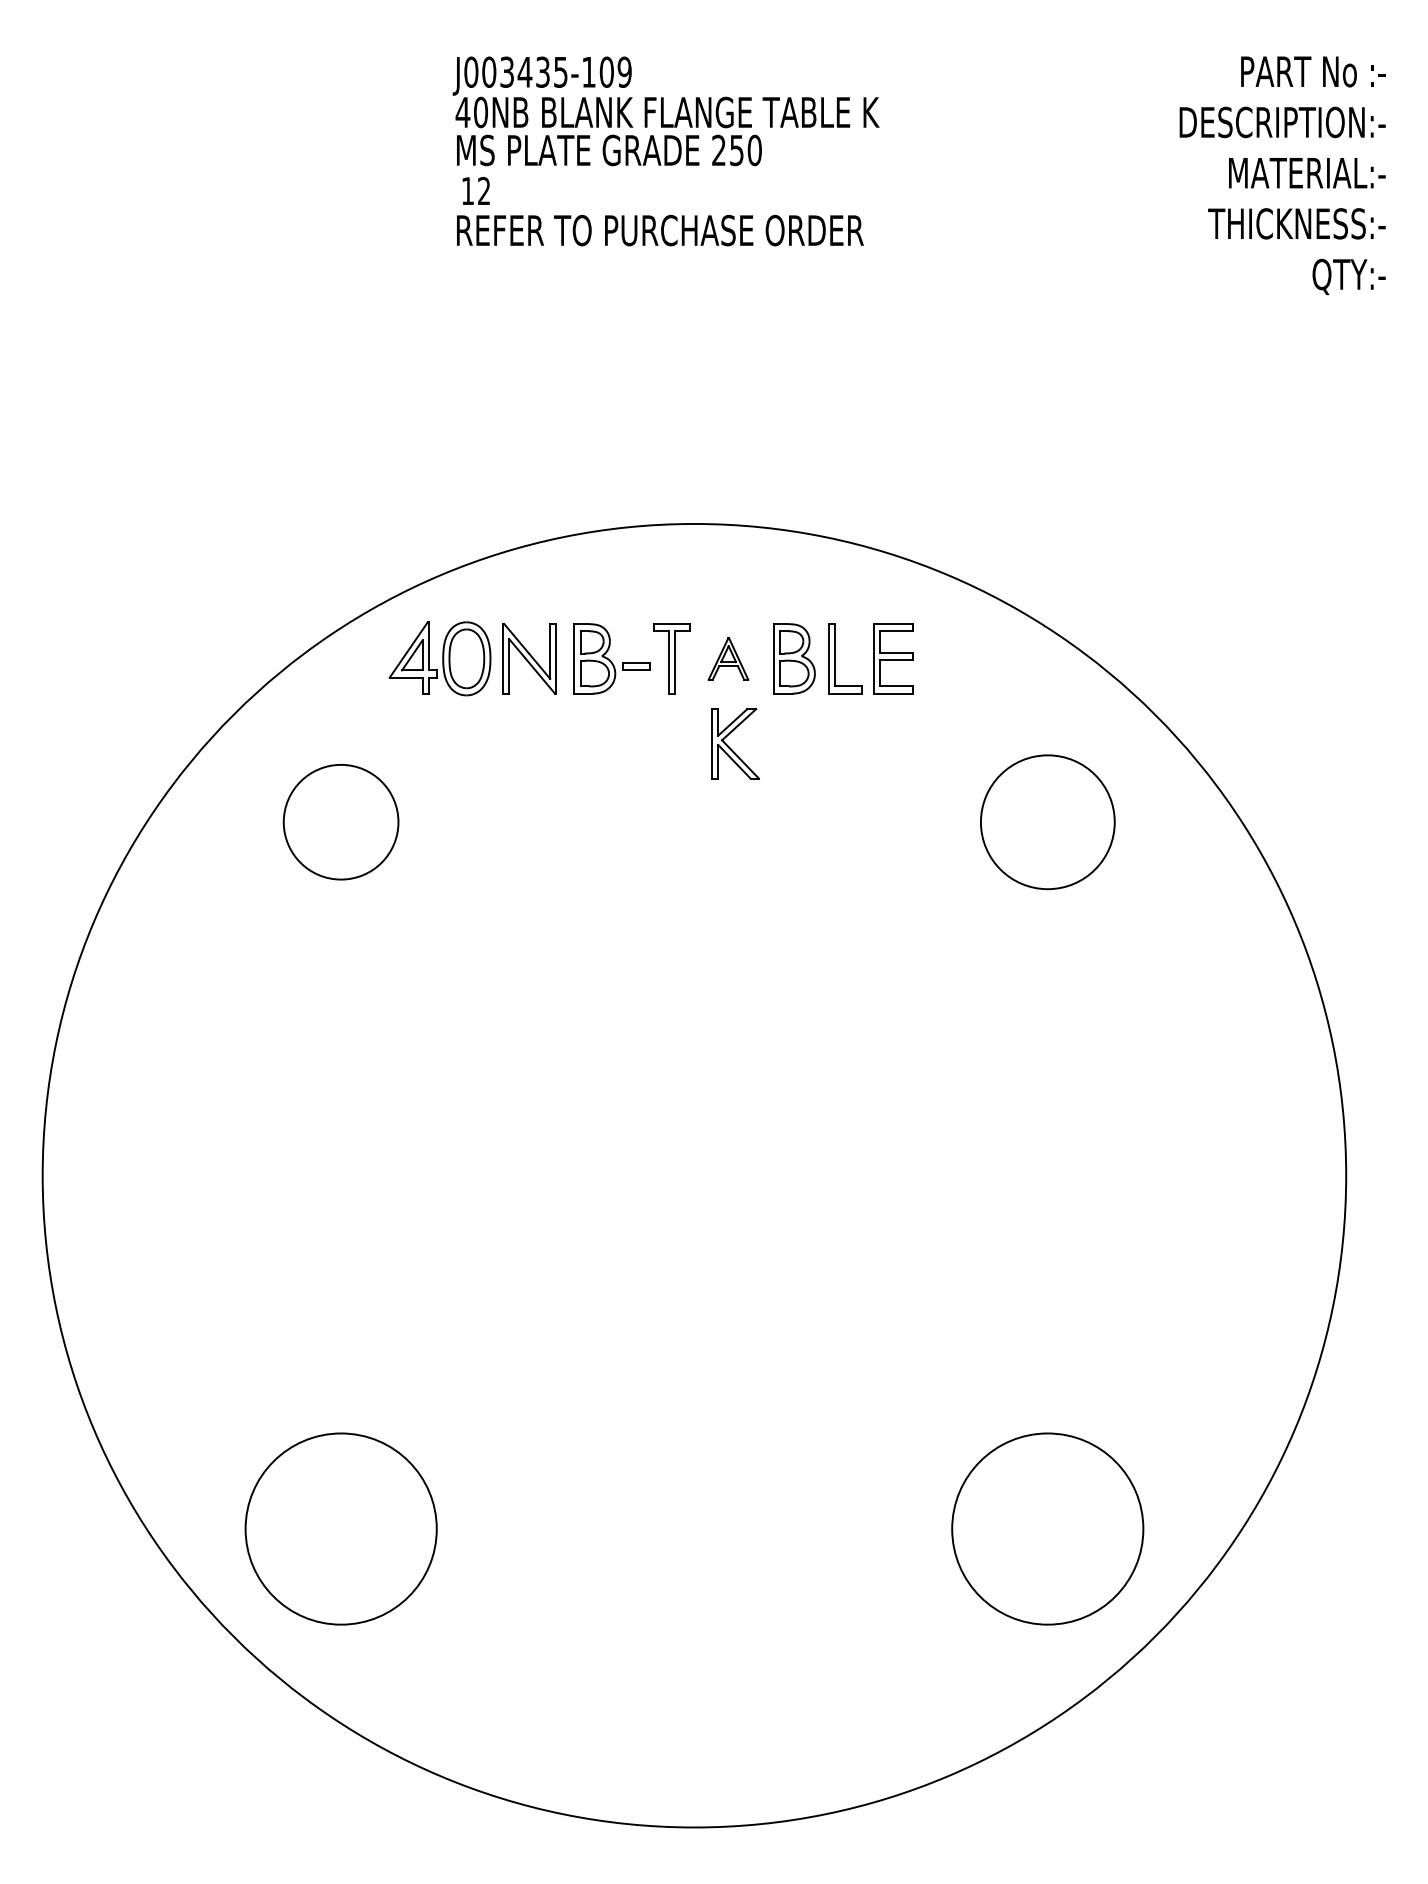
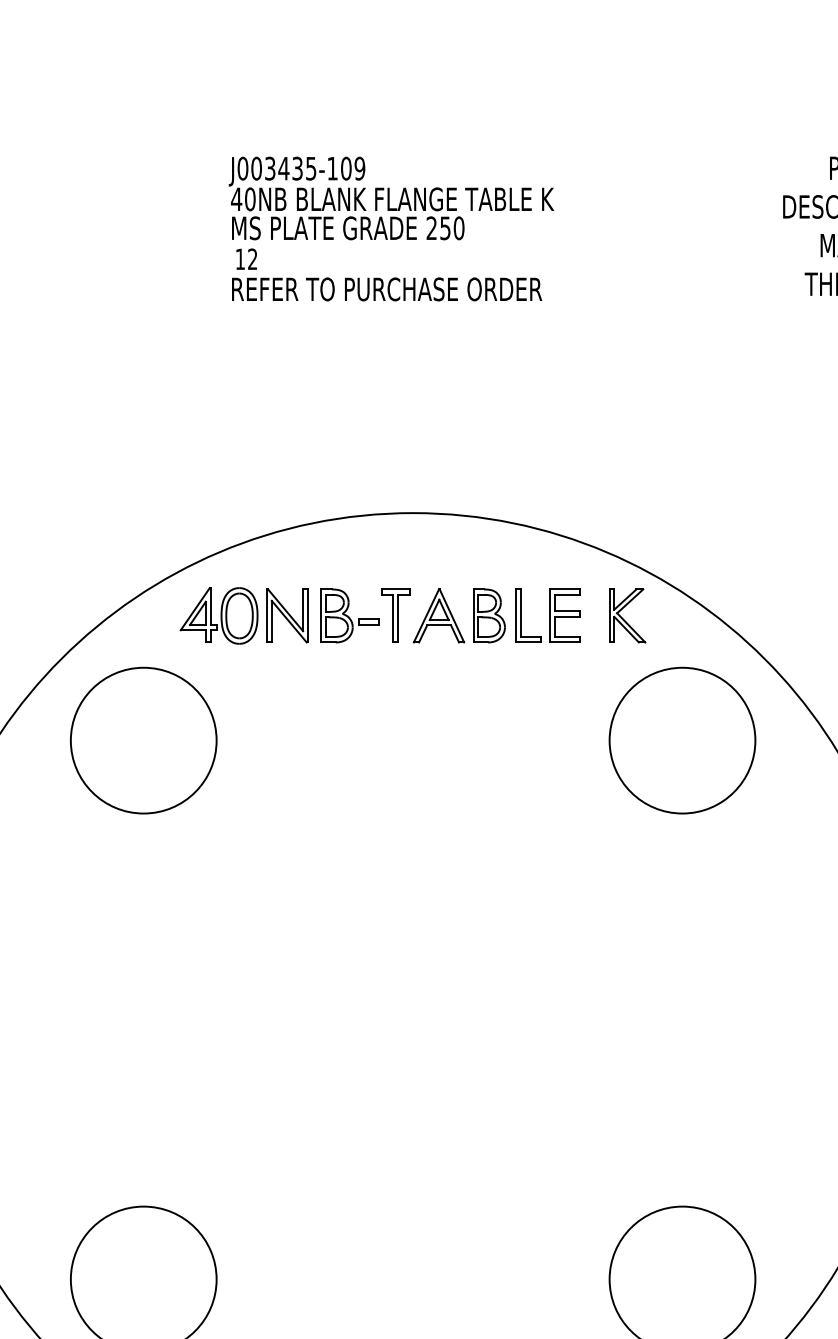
part: (728, 658) -> (439, 615), size x1.67
part: (730, 747) -> (623, 618), moved
circle: (340, 821) -> (143, 739), size x1.67
circle: (1047, 821) -> (682, 739), size x1.43

